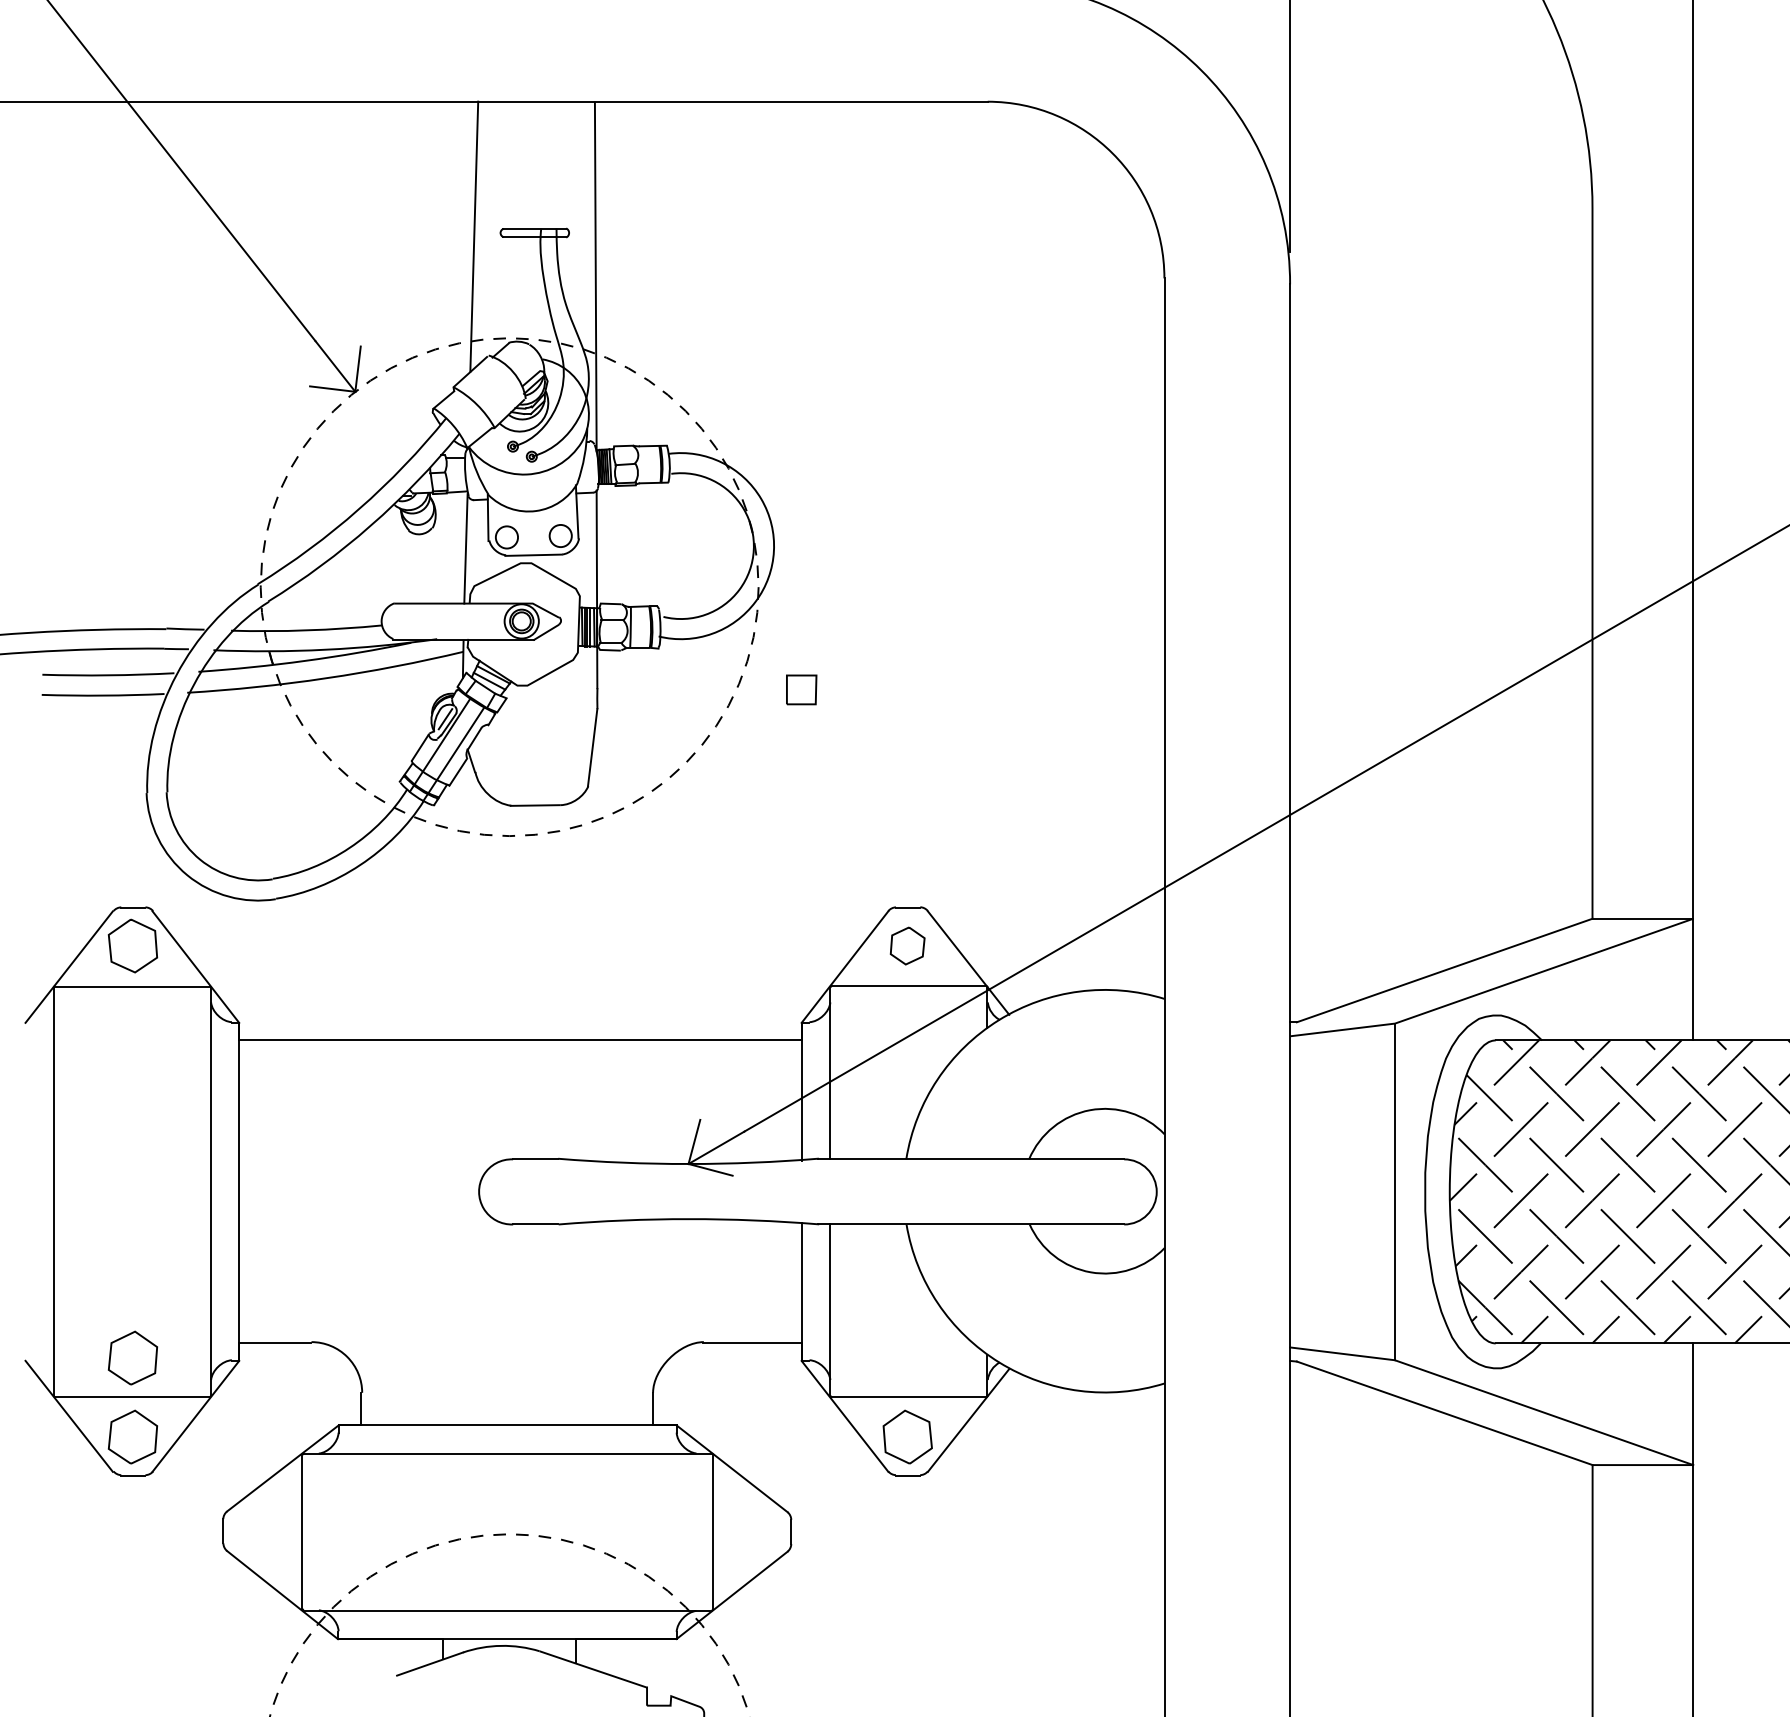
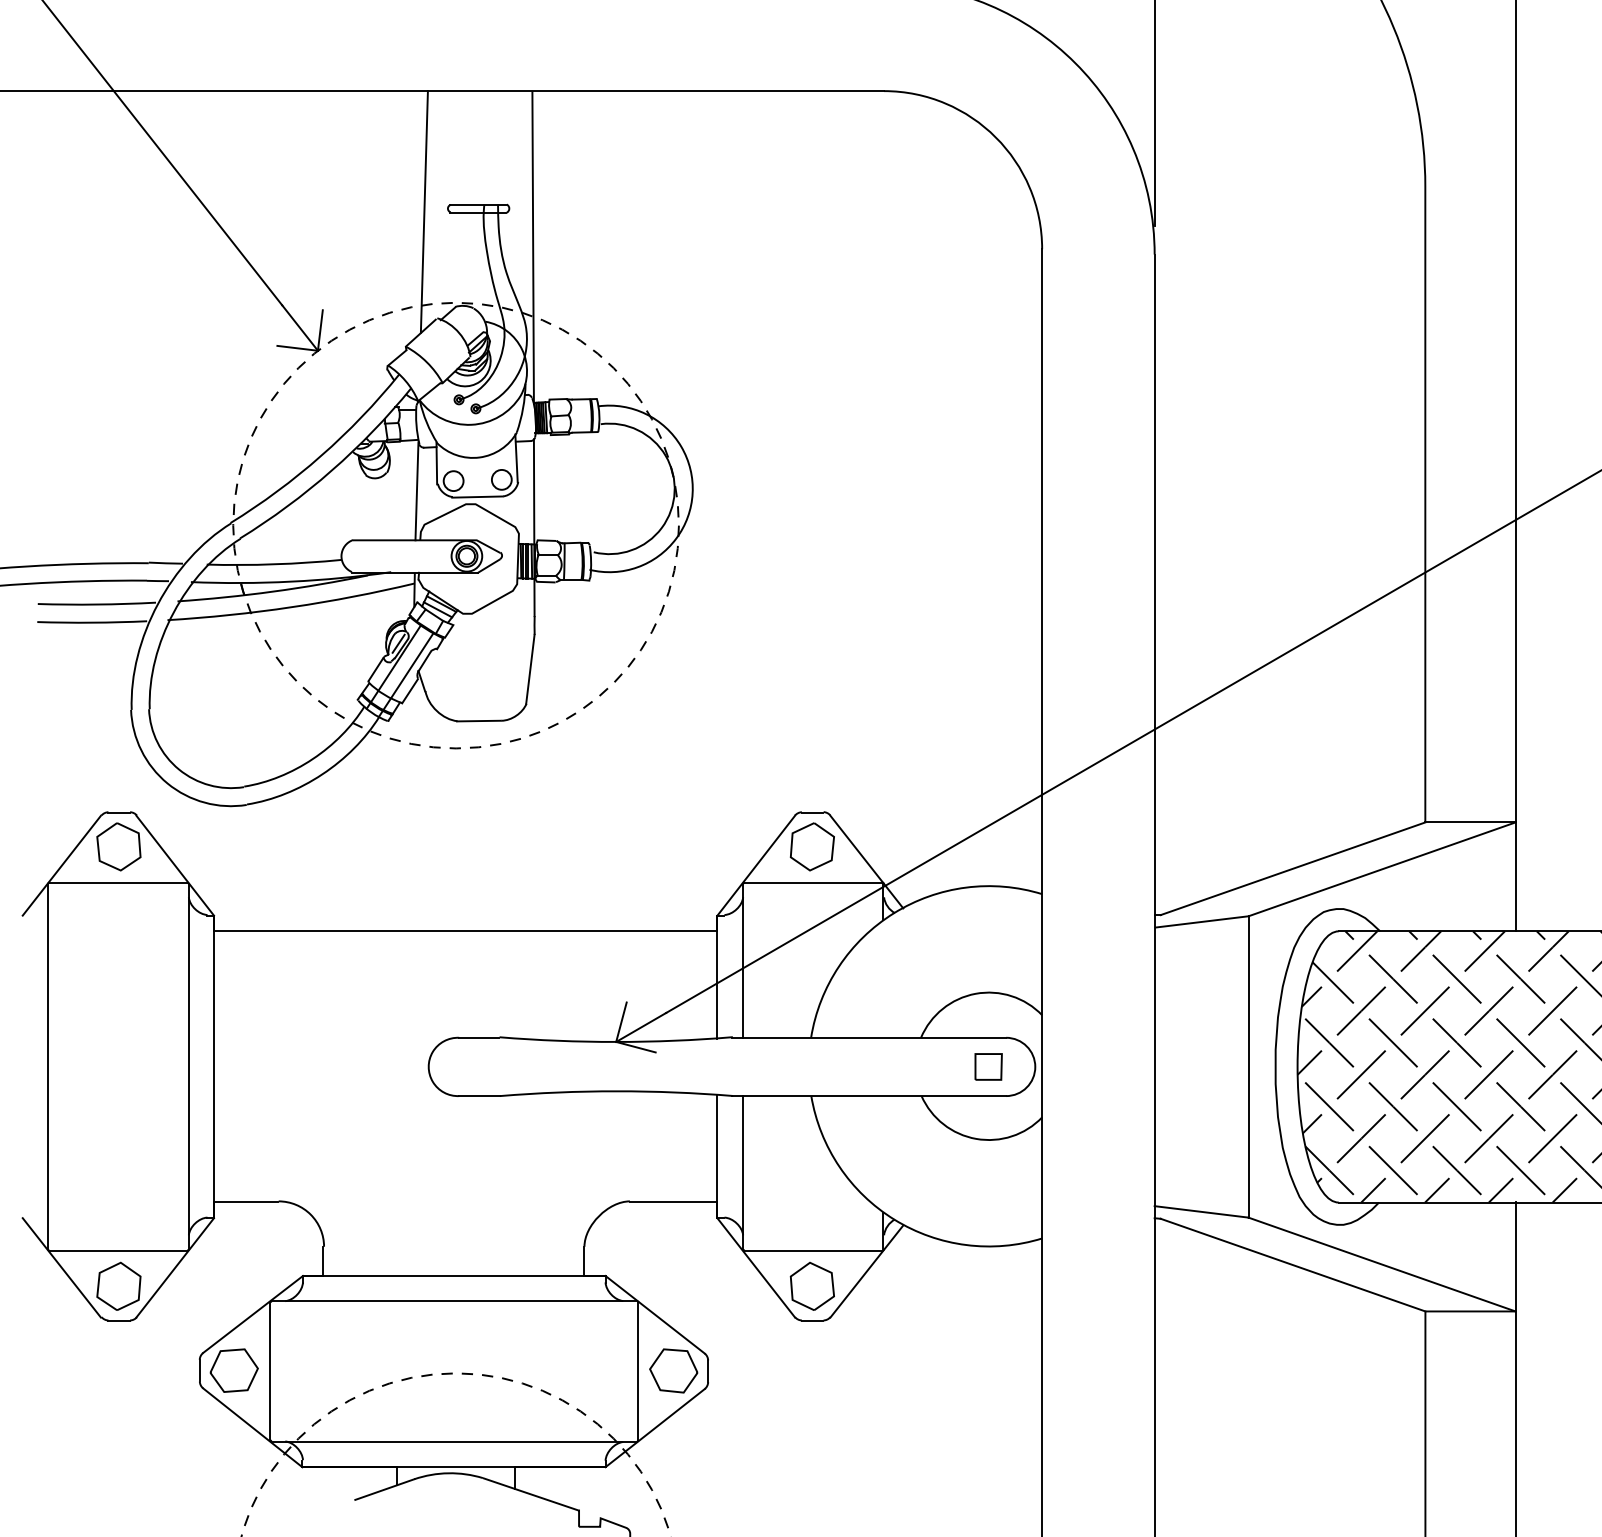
part: (801, 689) -> (988, 1066), moved
part: (907, 945) -> (812, 846), size x1.43
part: (132, 1357) -> (118, 1215), removed
part: (261, 1530) -> (233, 1370), added
part: (752, 1531) -> (673, 1370), added

